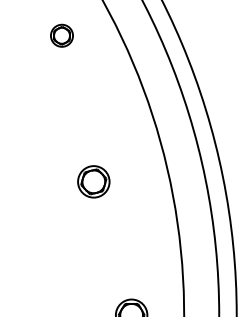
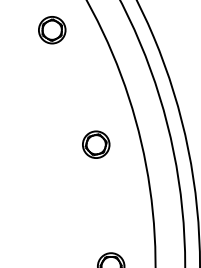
part: (62, 36) -> (52, 30), size x1.43
part: (94, 181) -> (96, 144), moved

